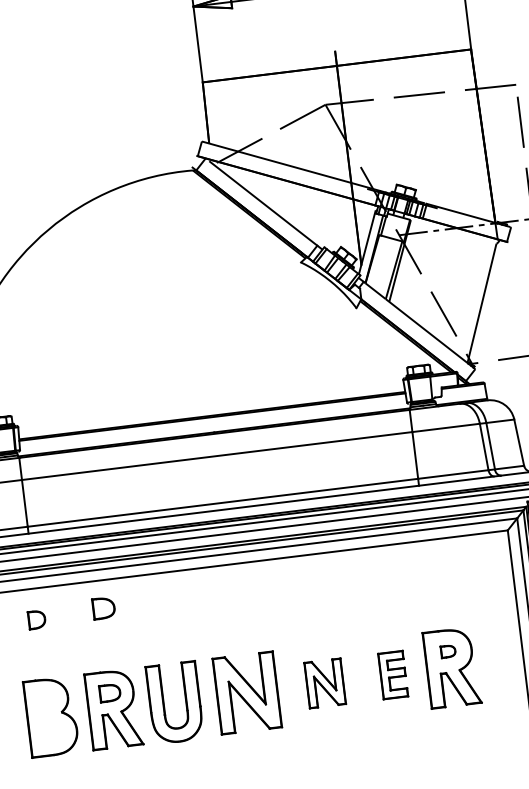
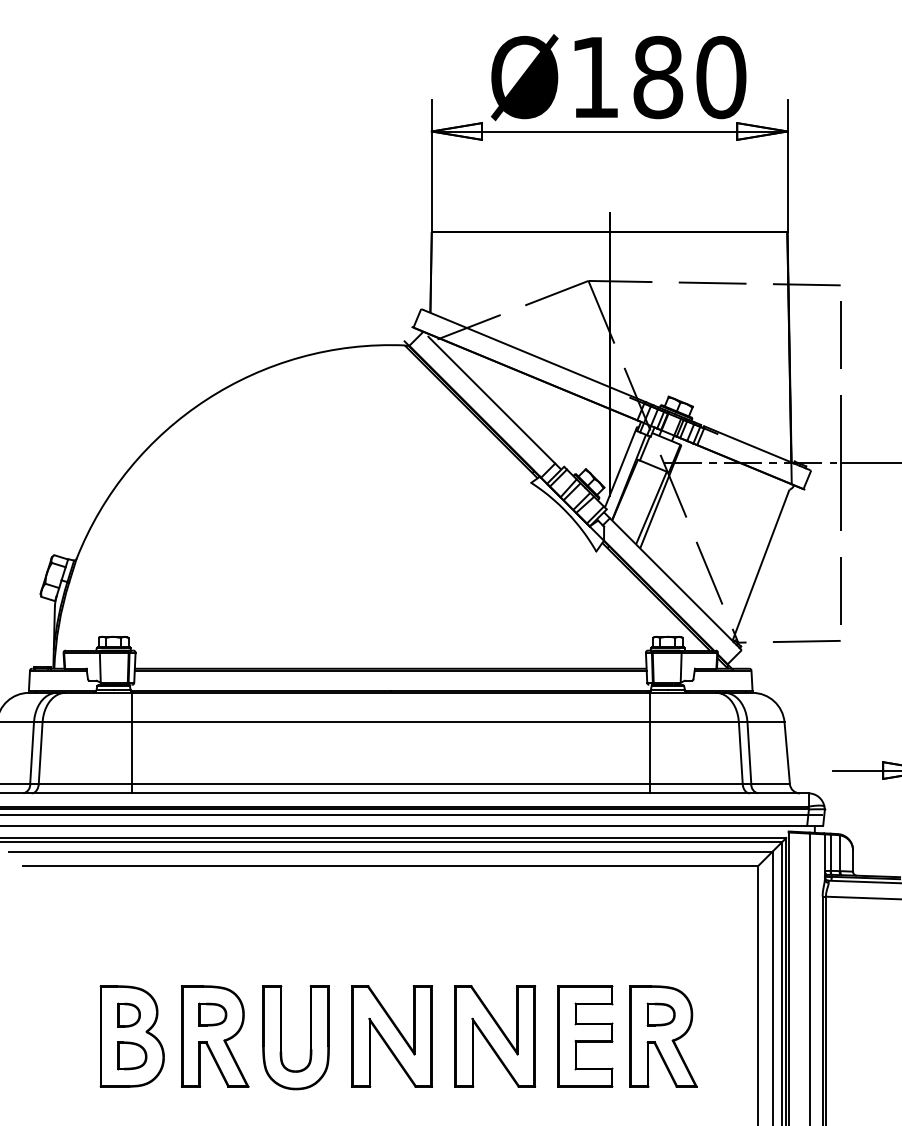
part: (103, 607) -> (132, 1055), moved
part: (36, 619) -> (128, 1014), moved
part: (447, 651) -> (660, 1014), size x1.43
part: (393, 675) -> (585, 1036), size x1.67
part: (325, 683) -> (495, 1036), size x1.67

